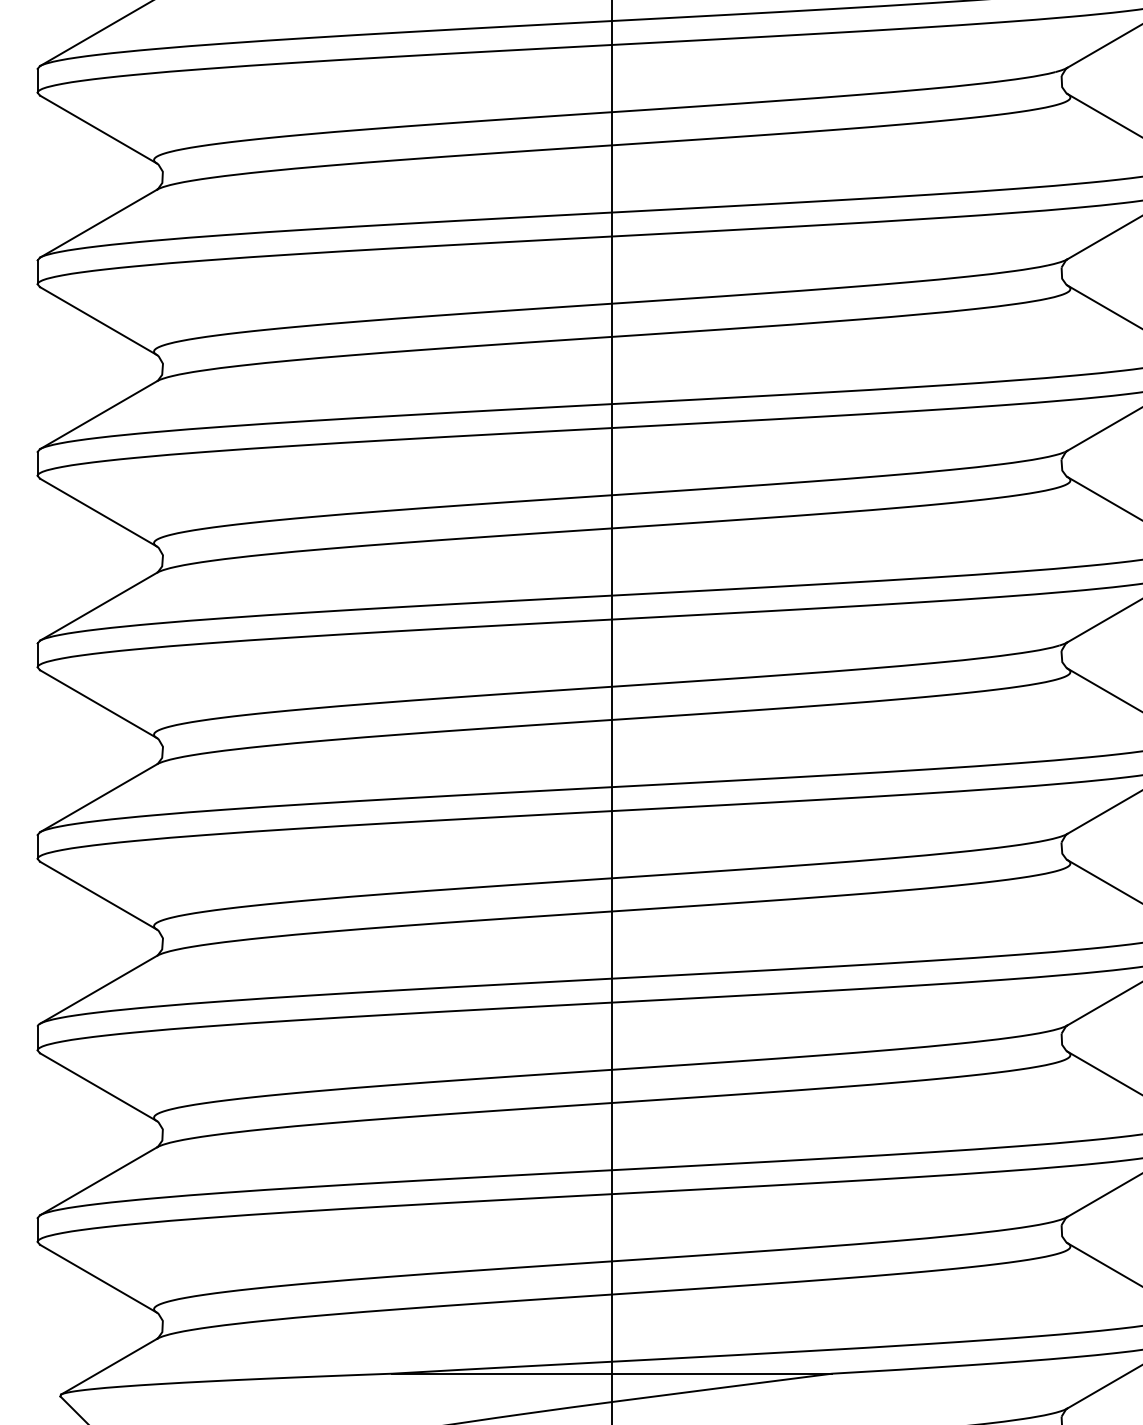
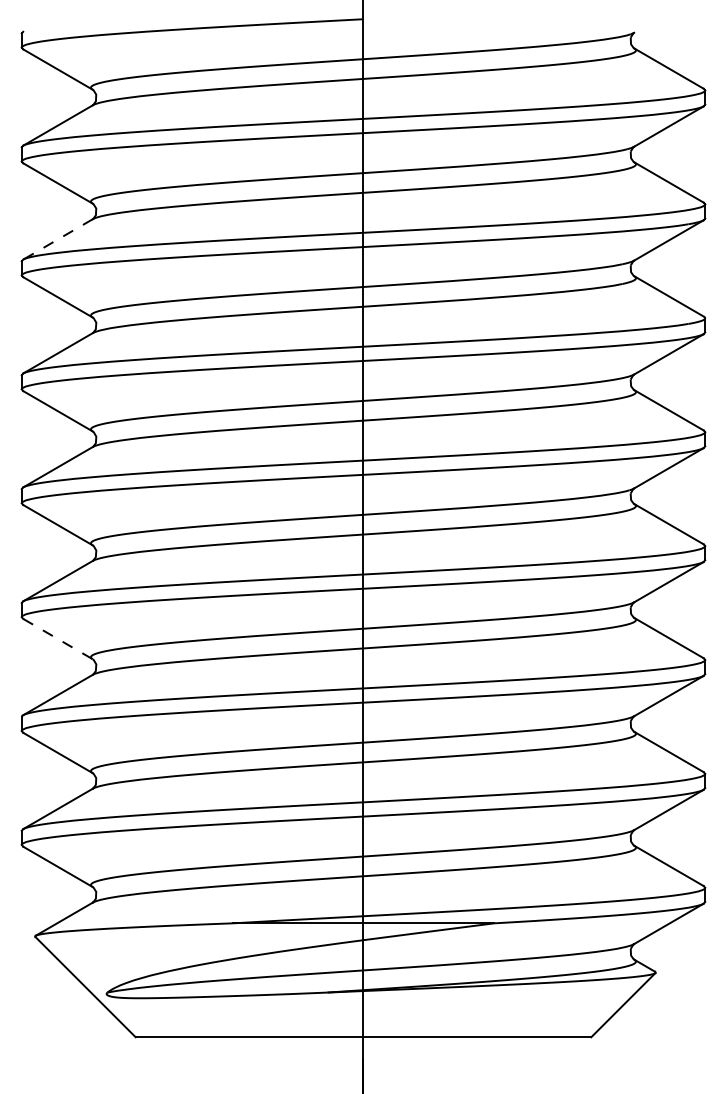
line: (97, 223) -> (57, 239), solid -> dashed
line: (99, 896) -> (58, 639), solid -> dashed

